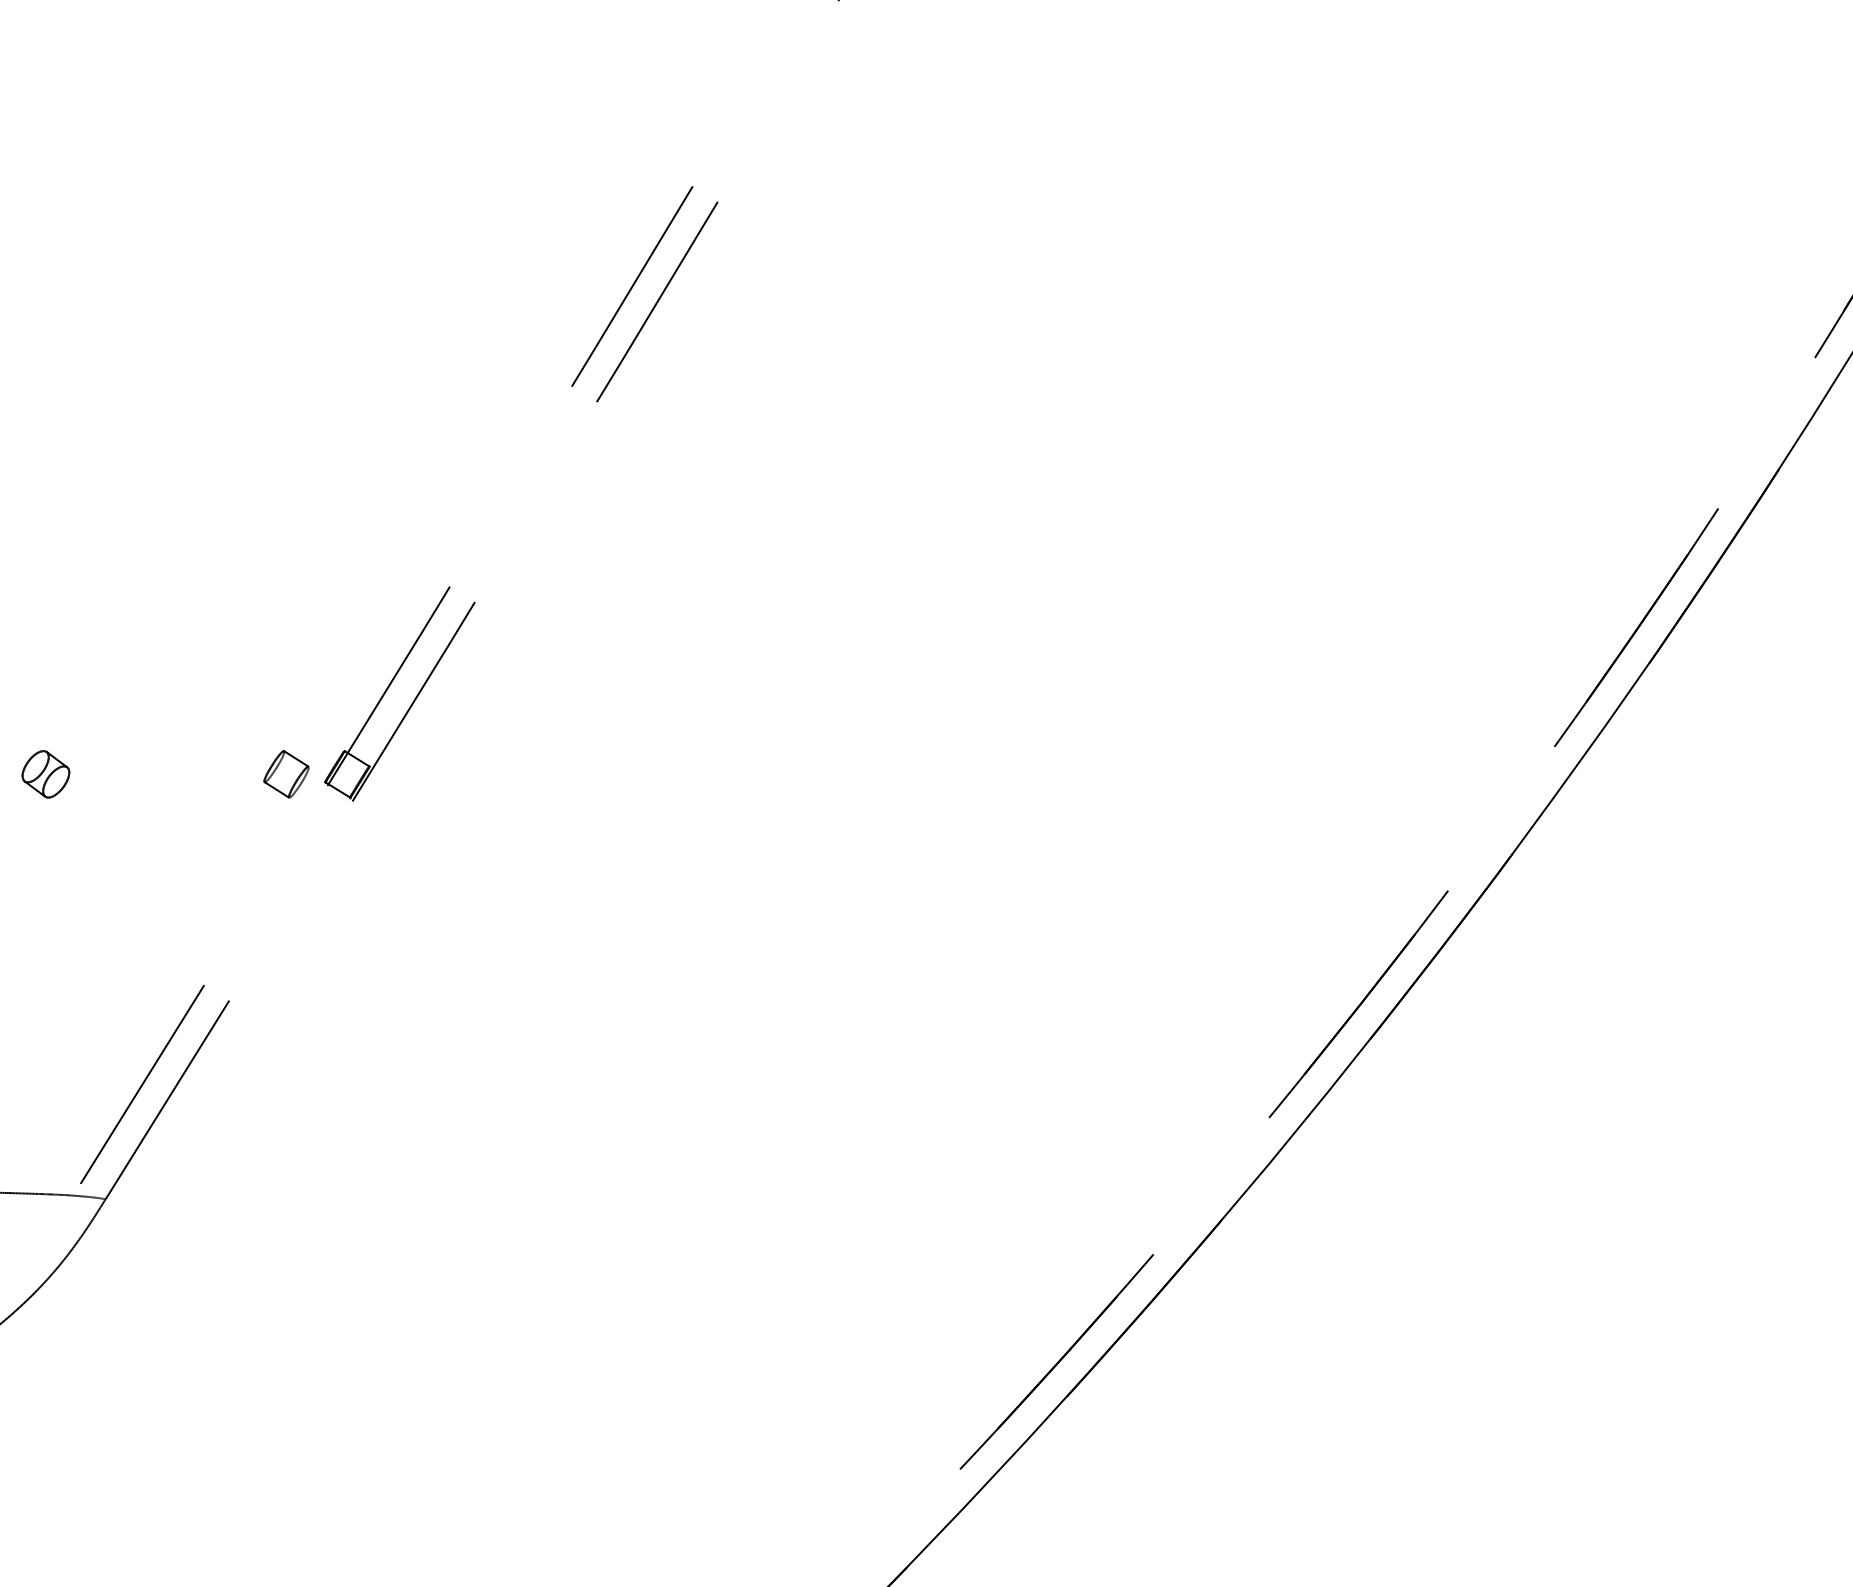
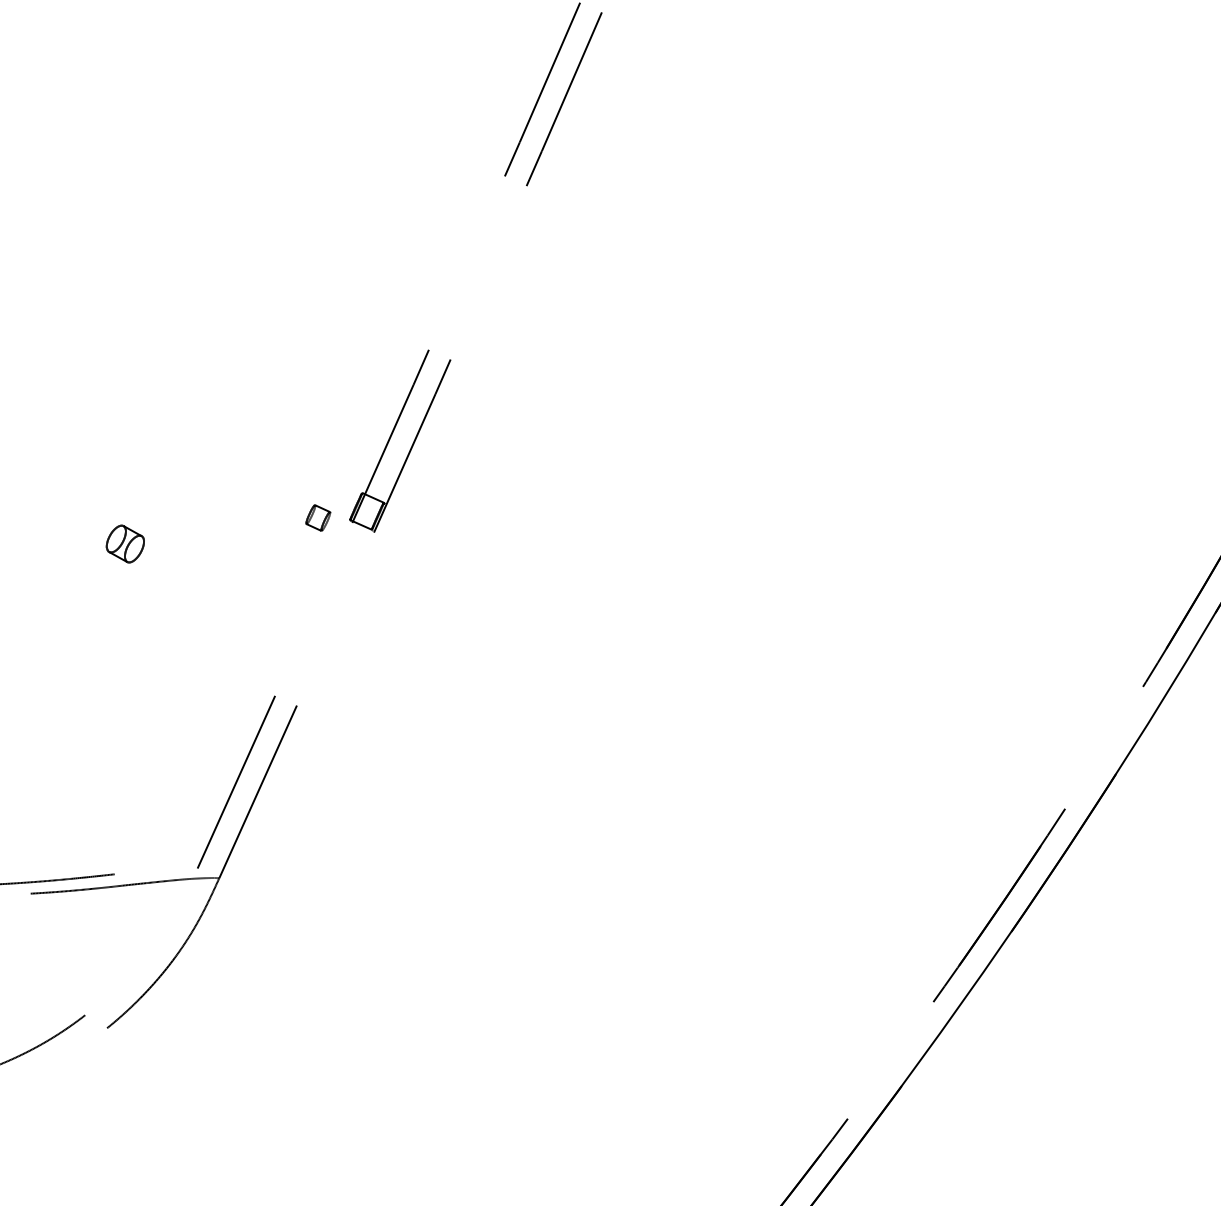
part: (286, 774) -> (318, 518), size x0.7

